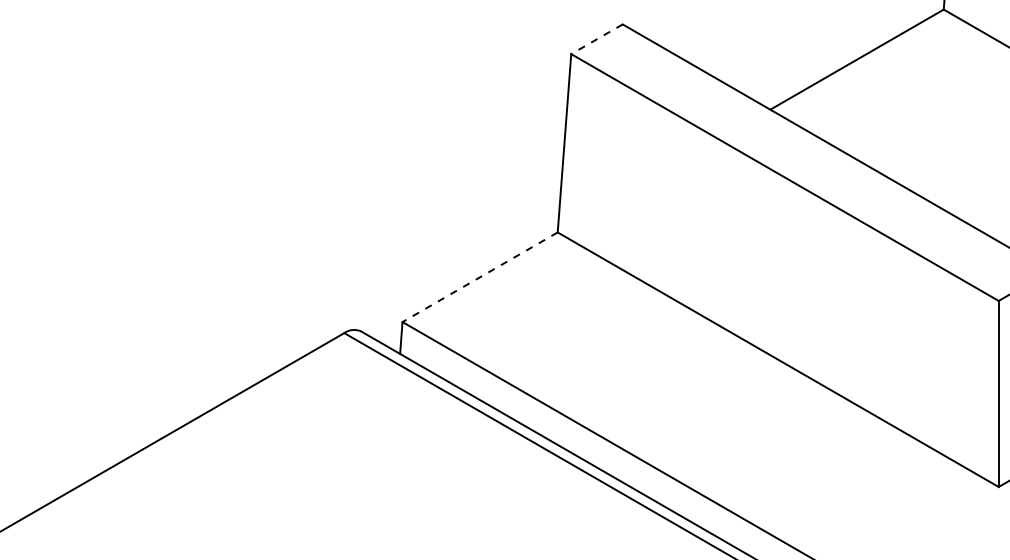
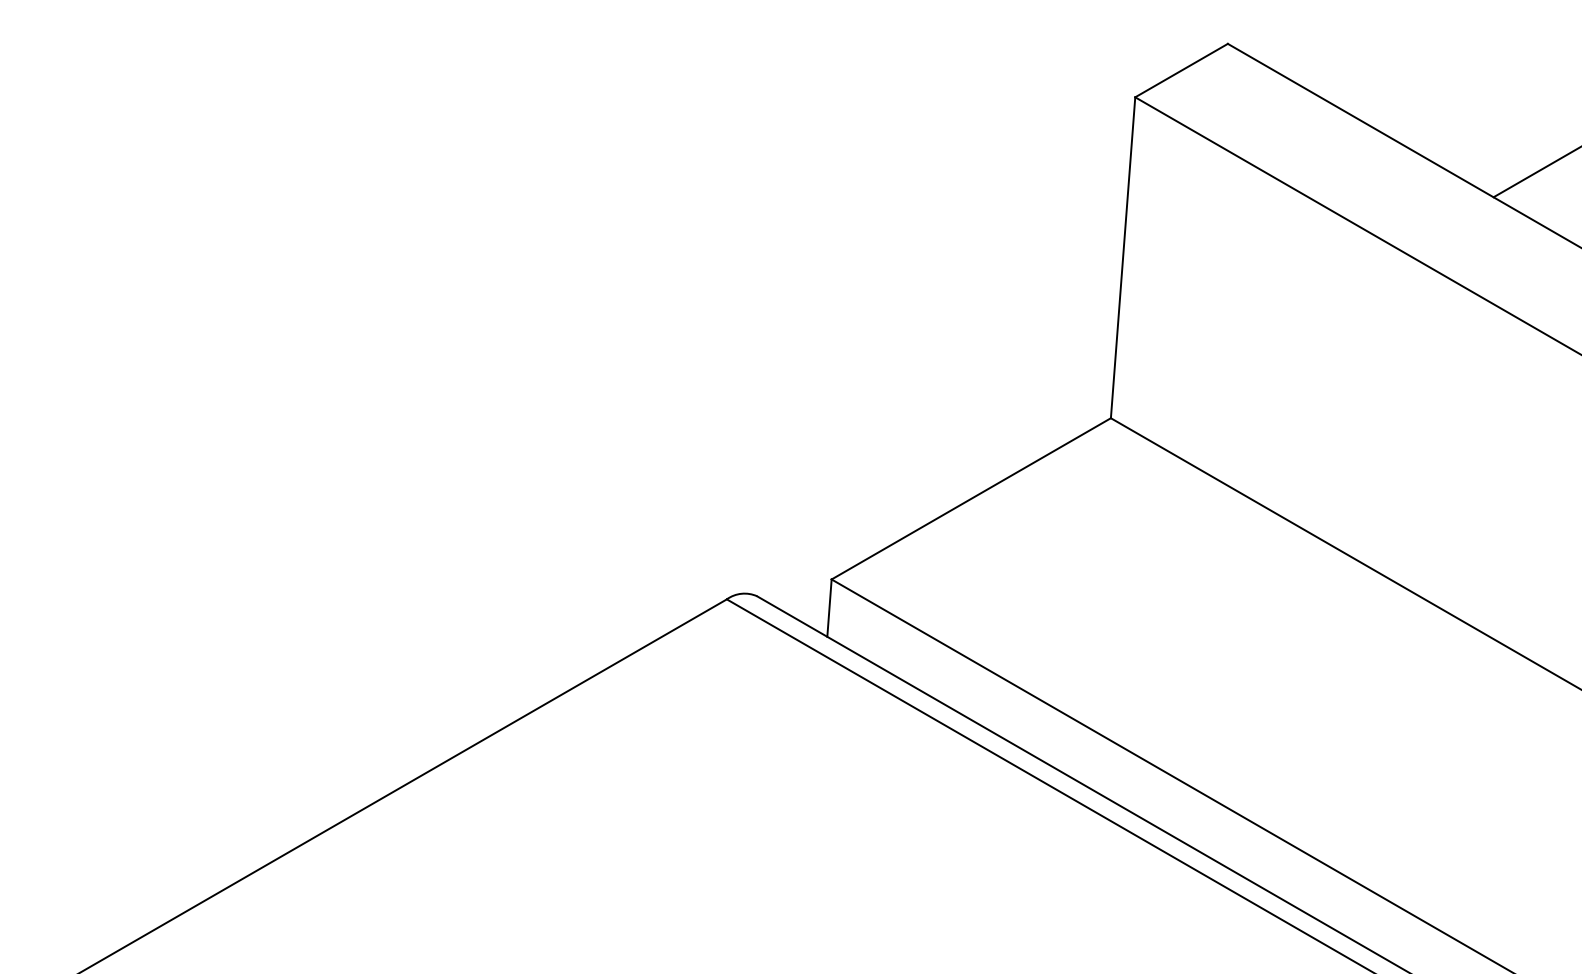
line: (596, 39) -> (1180, 70), dashed -> solid
line: (480, 277) -> (971, 499), dashed -> solid

